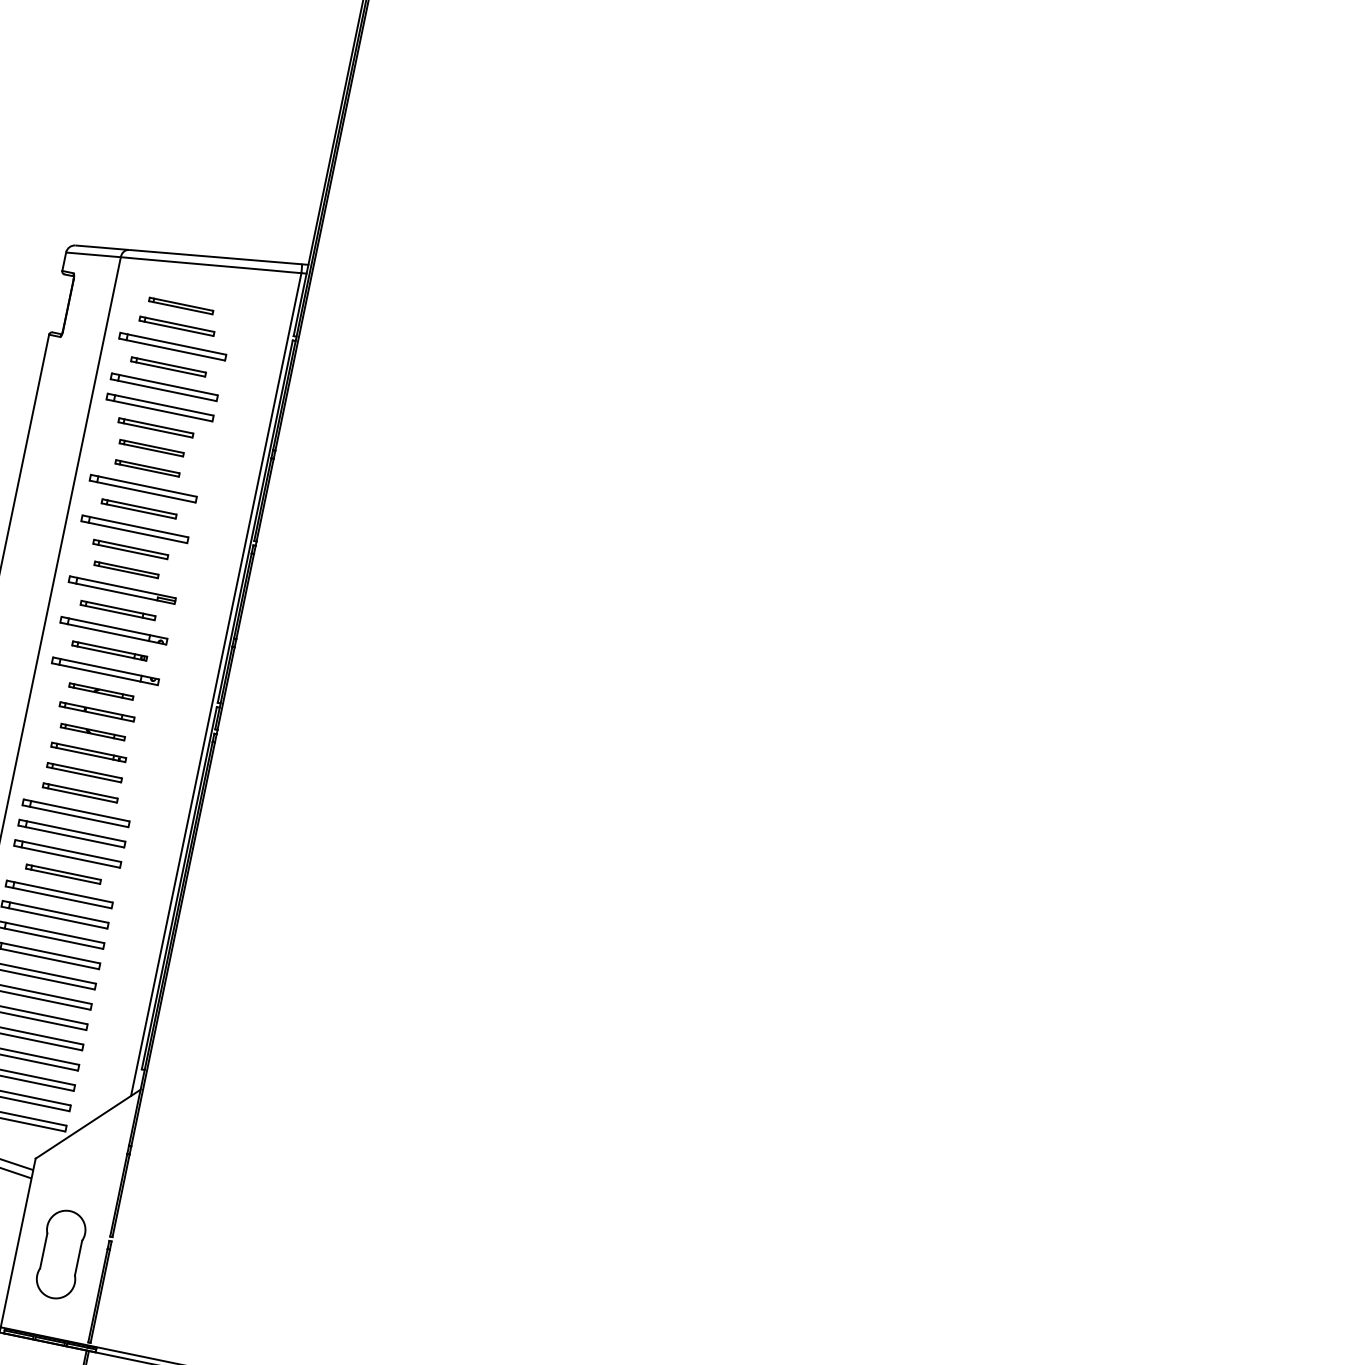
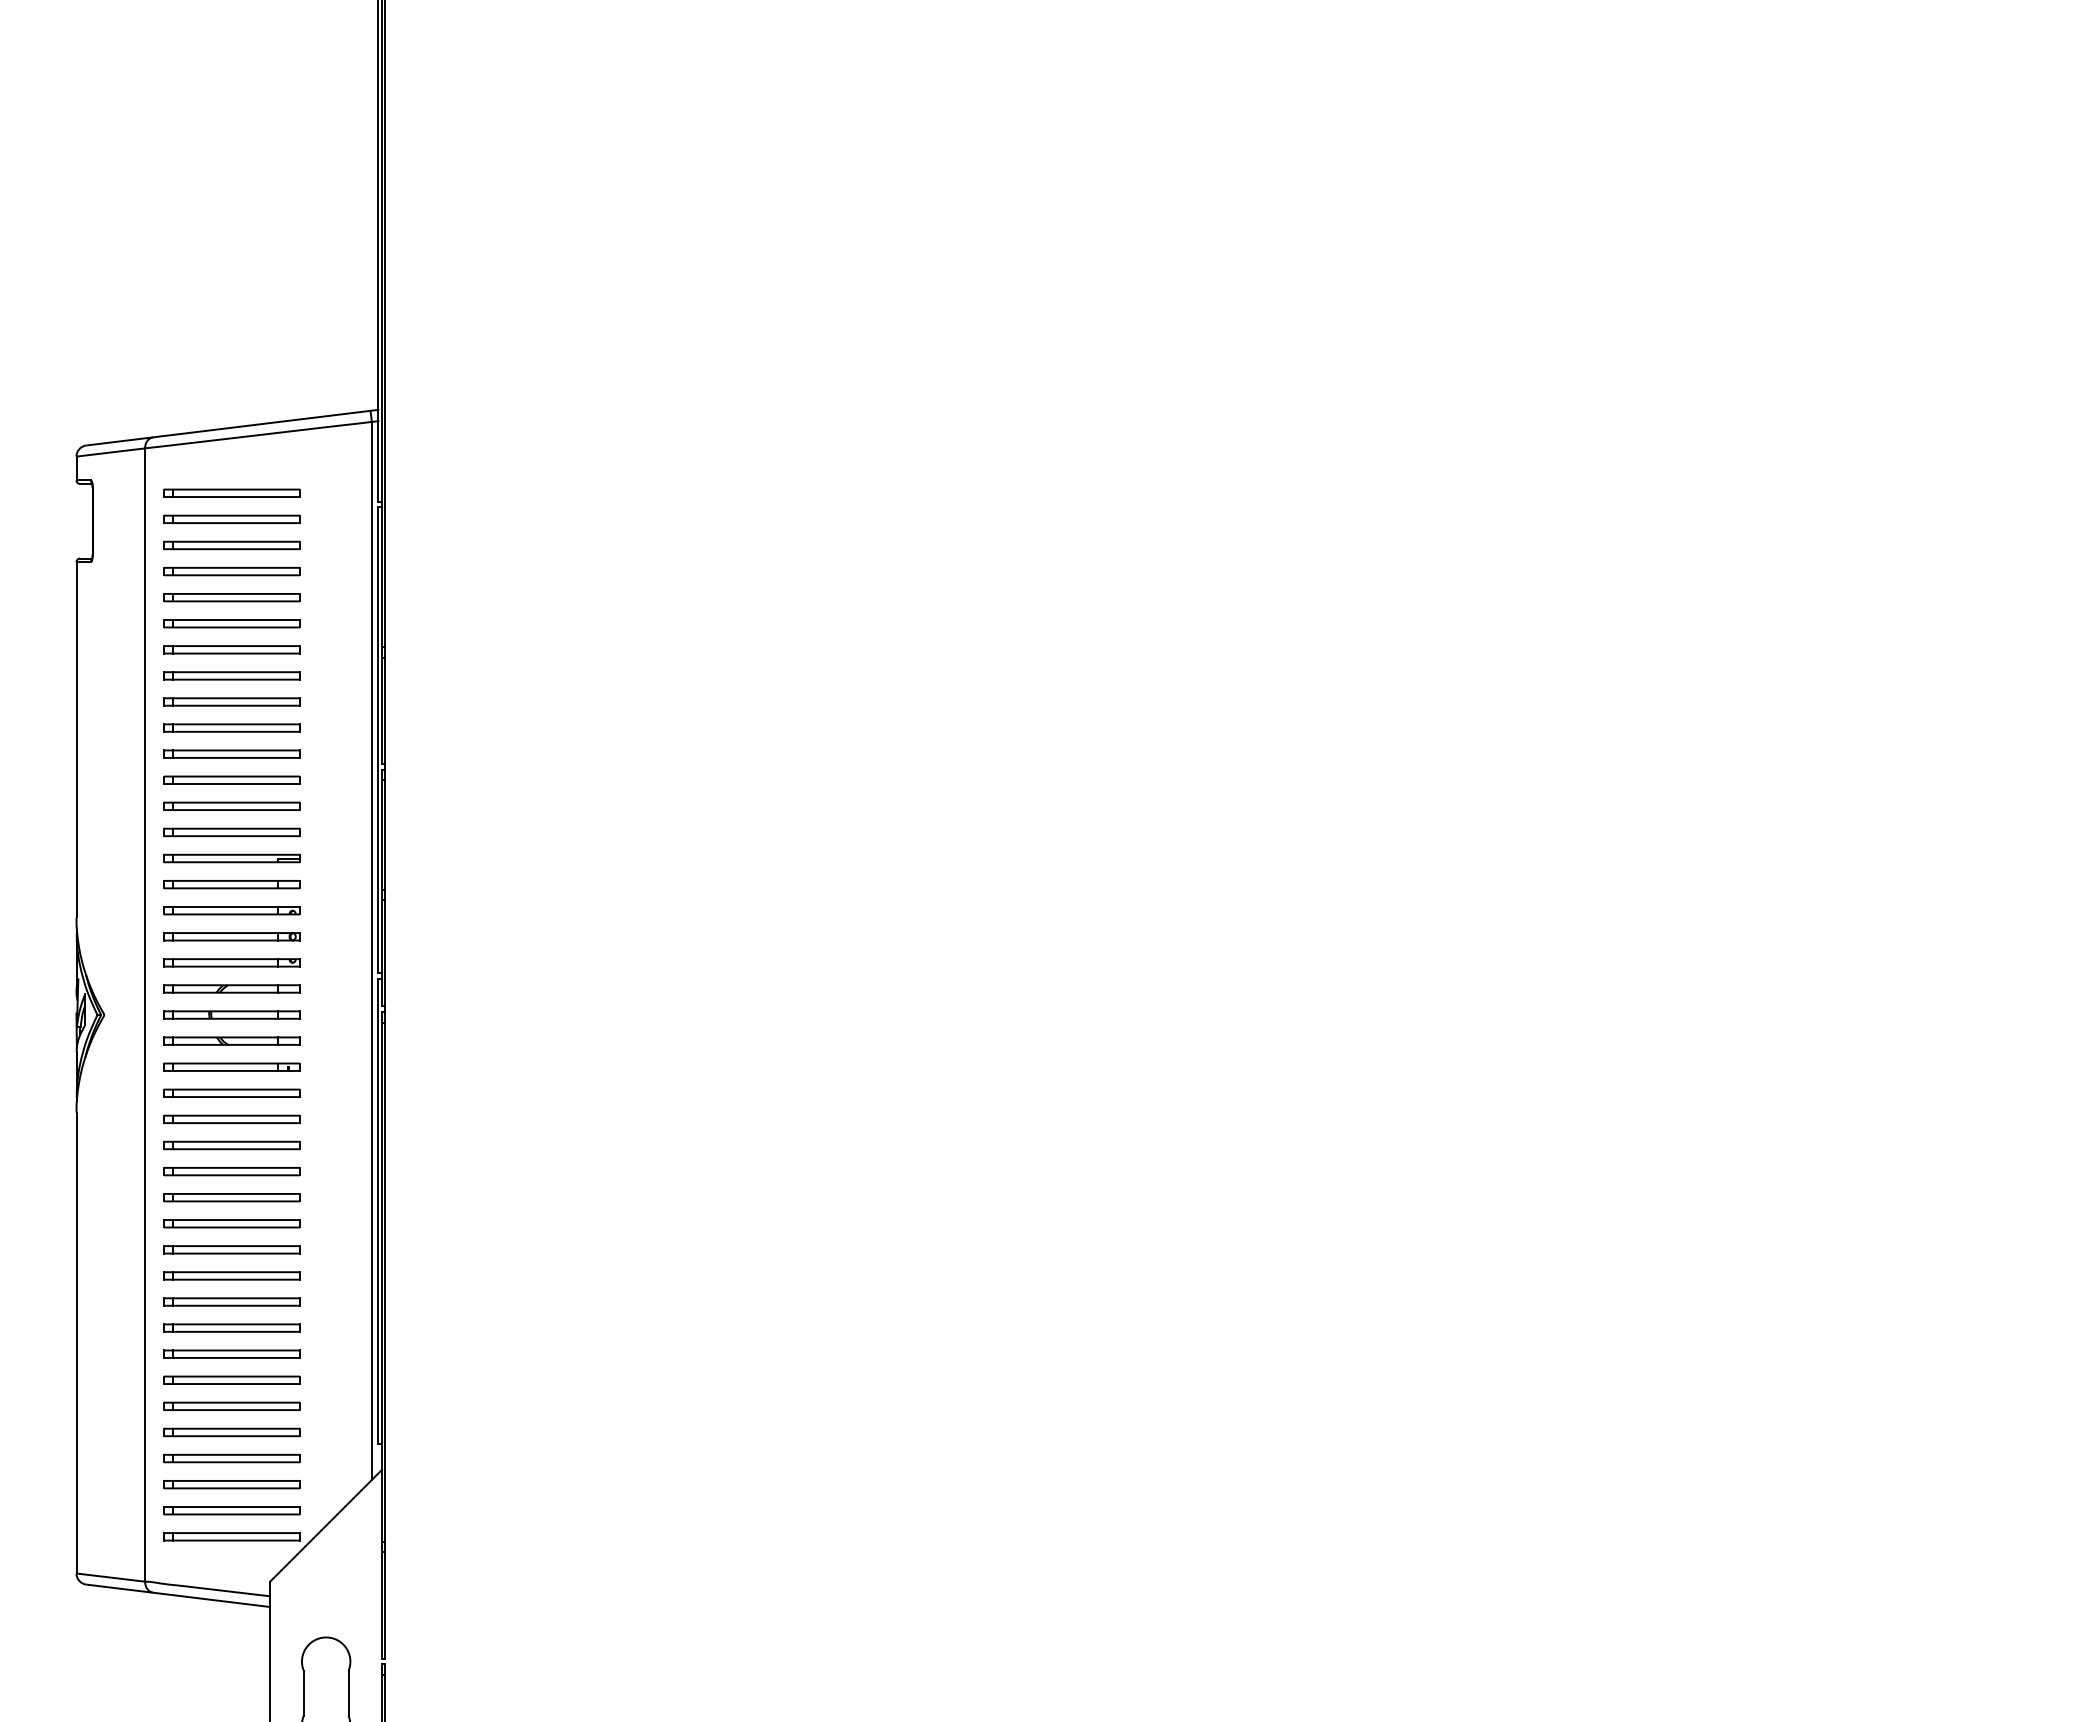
part: (180, 305) -> (231, 492), size x1.67
part: (176, 325) -> (231, 518), size x1.43
part: (168, 366) -> (231, 571), size x1.43
part: (155, 427) -> (231, 649), size x1.43
part: (151, 447) -> (231, 675), size x1.67
part: (147, 467) -> (231, 701), size x1.67
part: (138, 508) -> (231, 753), size x1.43
part: (130, 548) -> (231, 805), size x1.43
part: (126, 569) -> (231, 832), size x1.67
part: (117, 610) -> (231, 884), size x1.43
part: (109, 650) -> (231, 936), size x1.43
part: (101, 691) -> (231, 988), size x1.67
part: (96, 711) -> (231, 1014), size x1.43
part: (92, 731) -> (231, 1040), size x1.67
part: (88, 751) -> (231, 1066), size x1.43
part: (84, 772) -> (231, 1092), size x1.43
part: (80, 792) -> (231, 1118), size x1.43
part: (63, 873) -> (231, 1223), size x1.43

